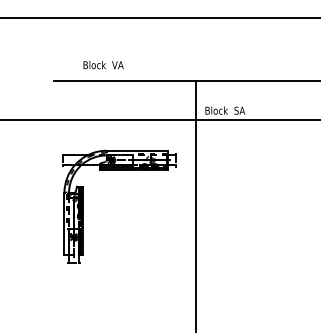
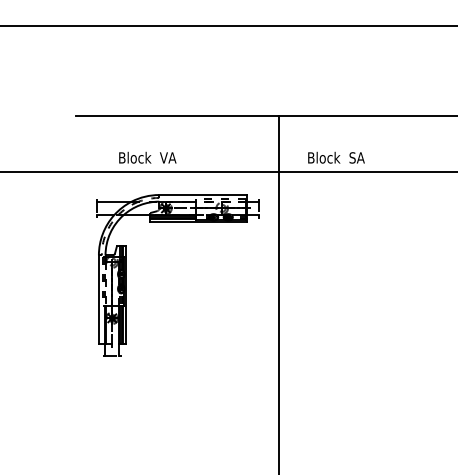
text: (103, 64) -> (147, 157), moved
text: (225, 110) -> (336, 157), moved
part: (83, 207) -> (126, 275), moved

